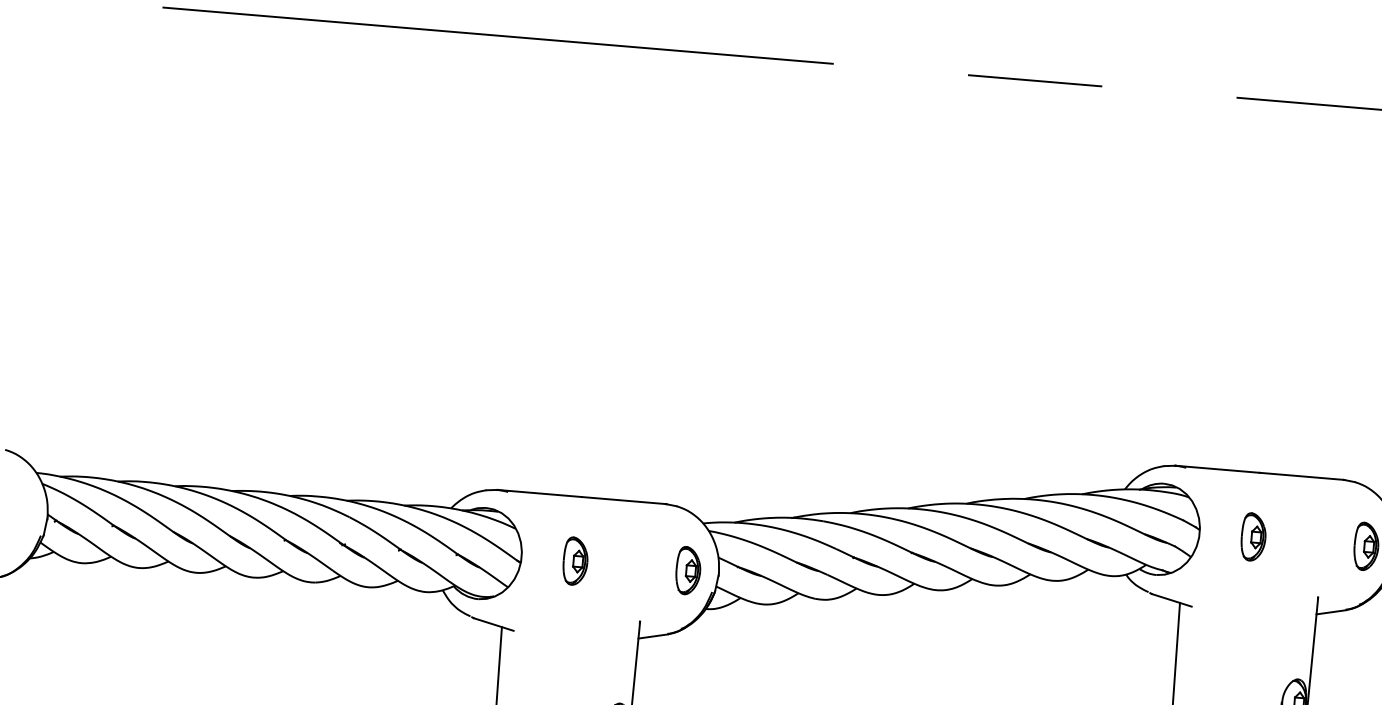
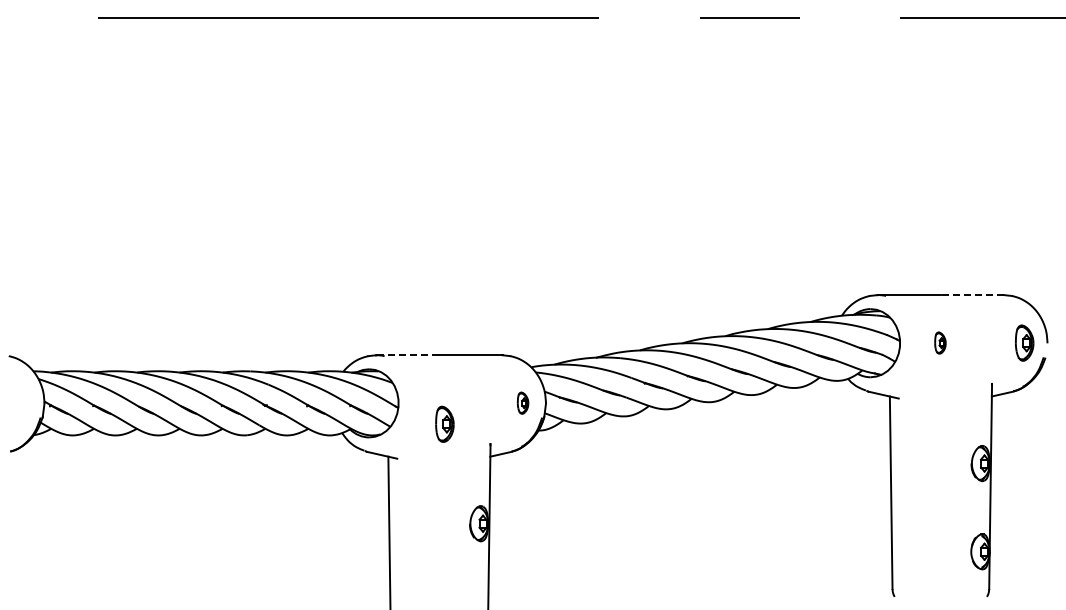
line: (1300, 476) -> (971, 295), solid -> dashed
line: (540, 493) -> (408, 355), solid -> dashed
part: (1253, 536) -> (940, 342), size x0.6
part: (575, 560) -> (444, 423), moved
part: (687, 569) -> (522, 402), size x0.6

